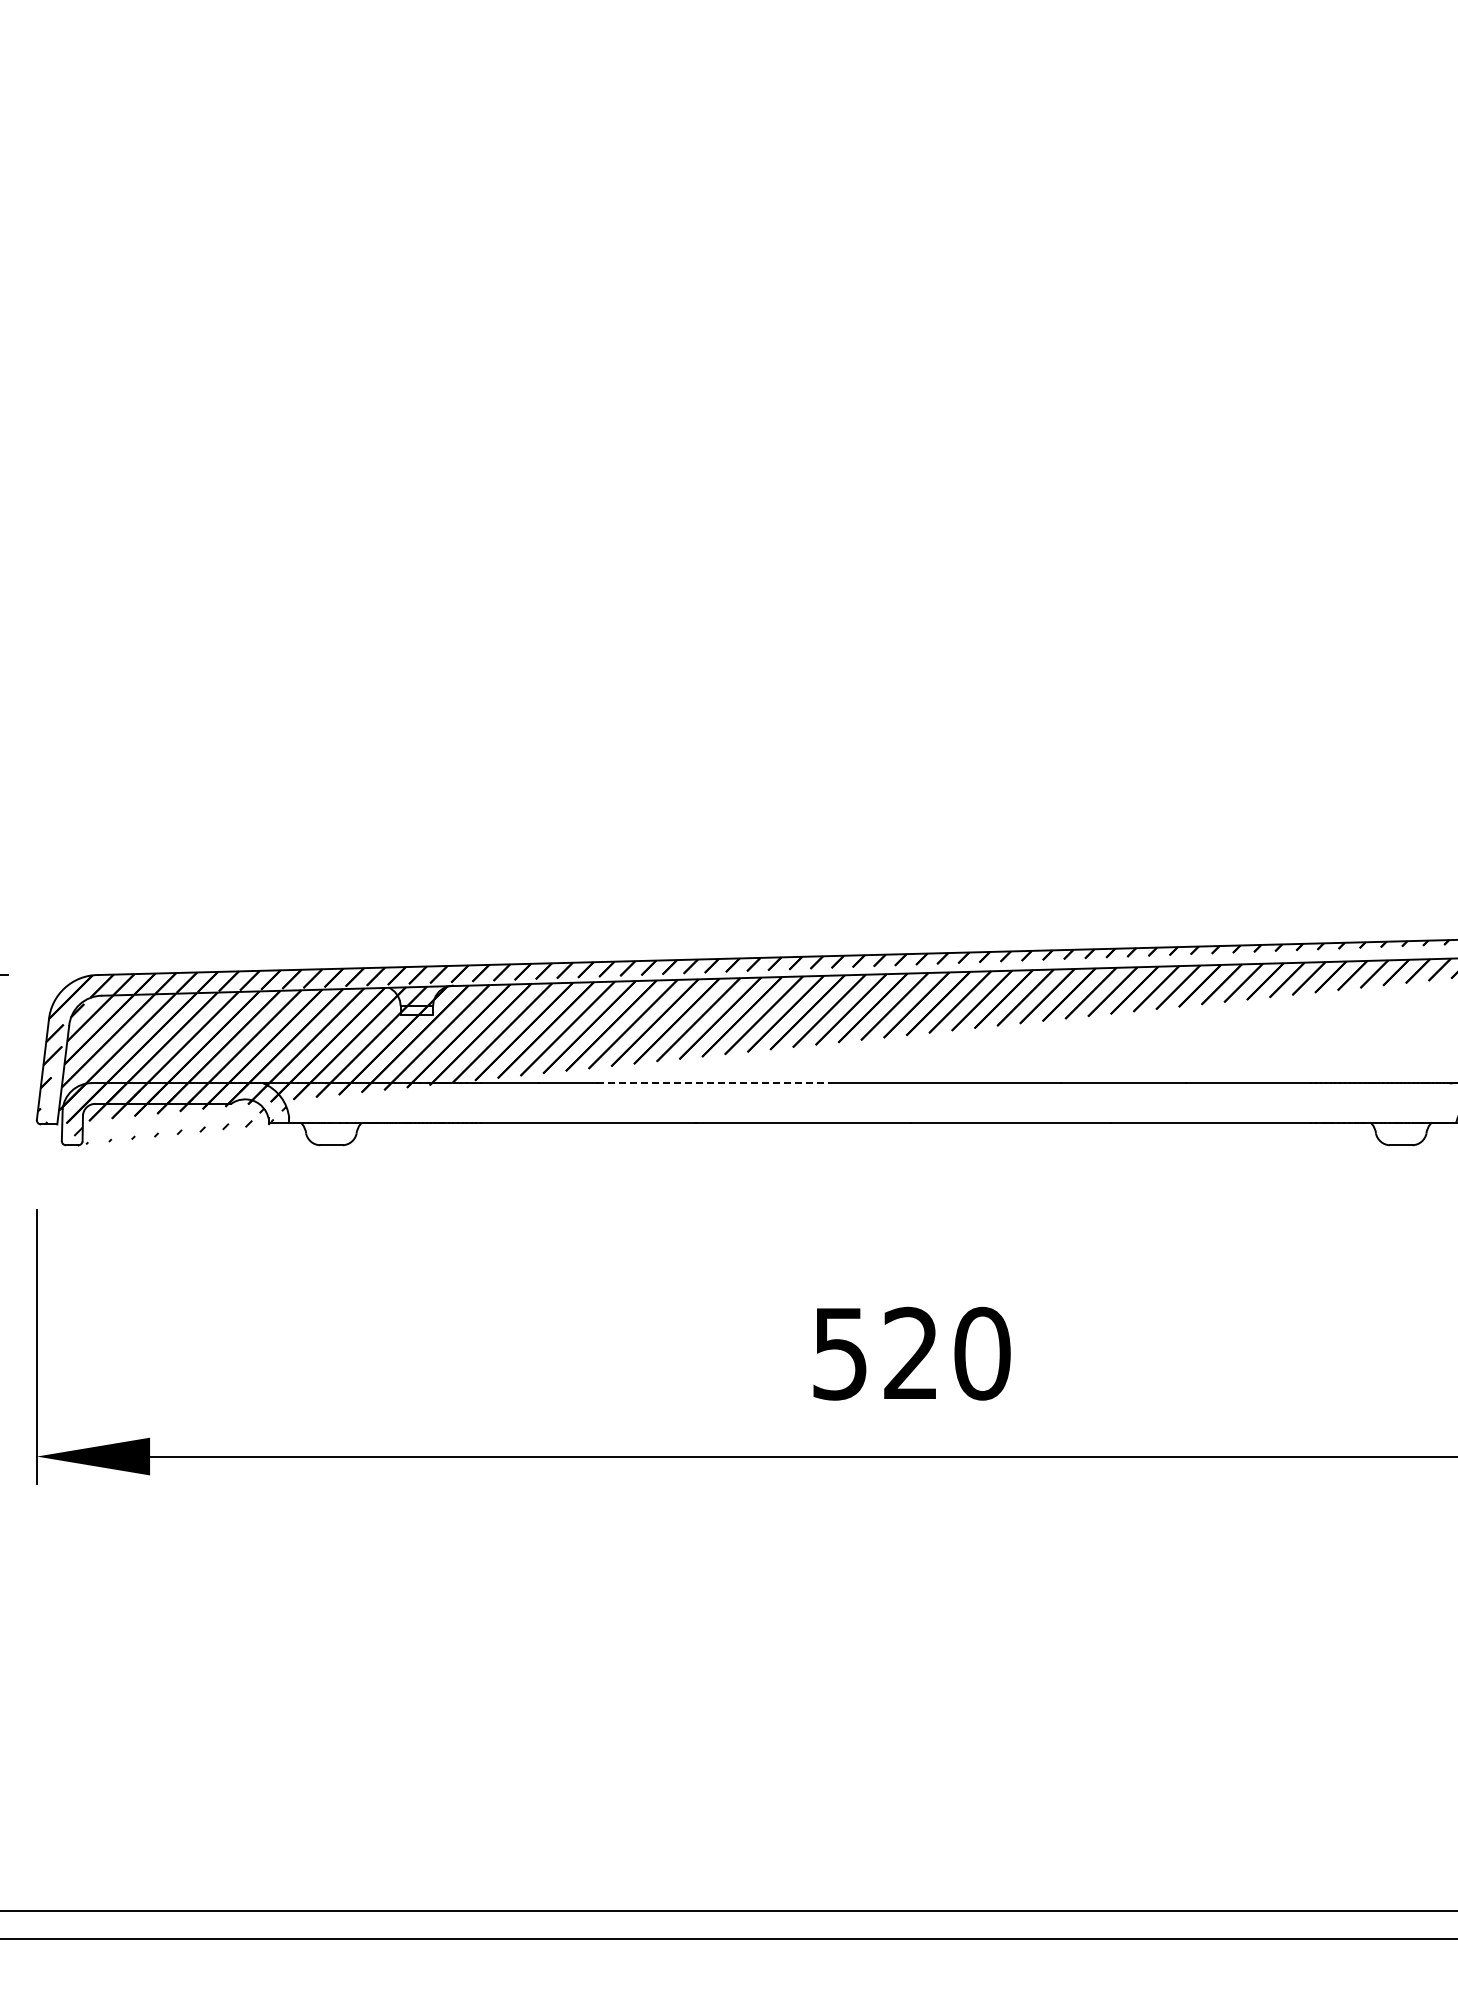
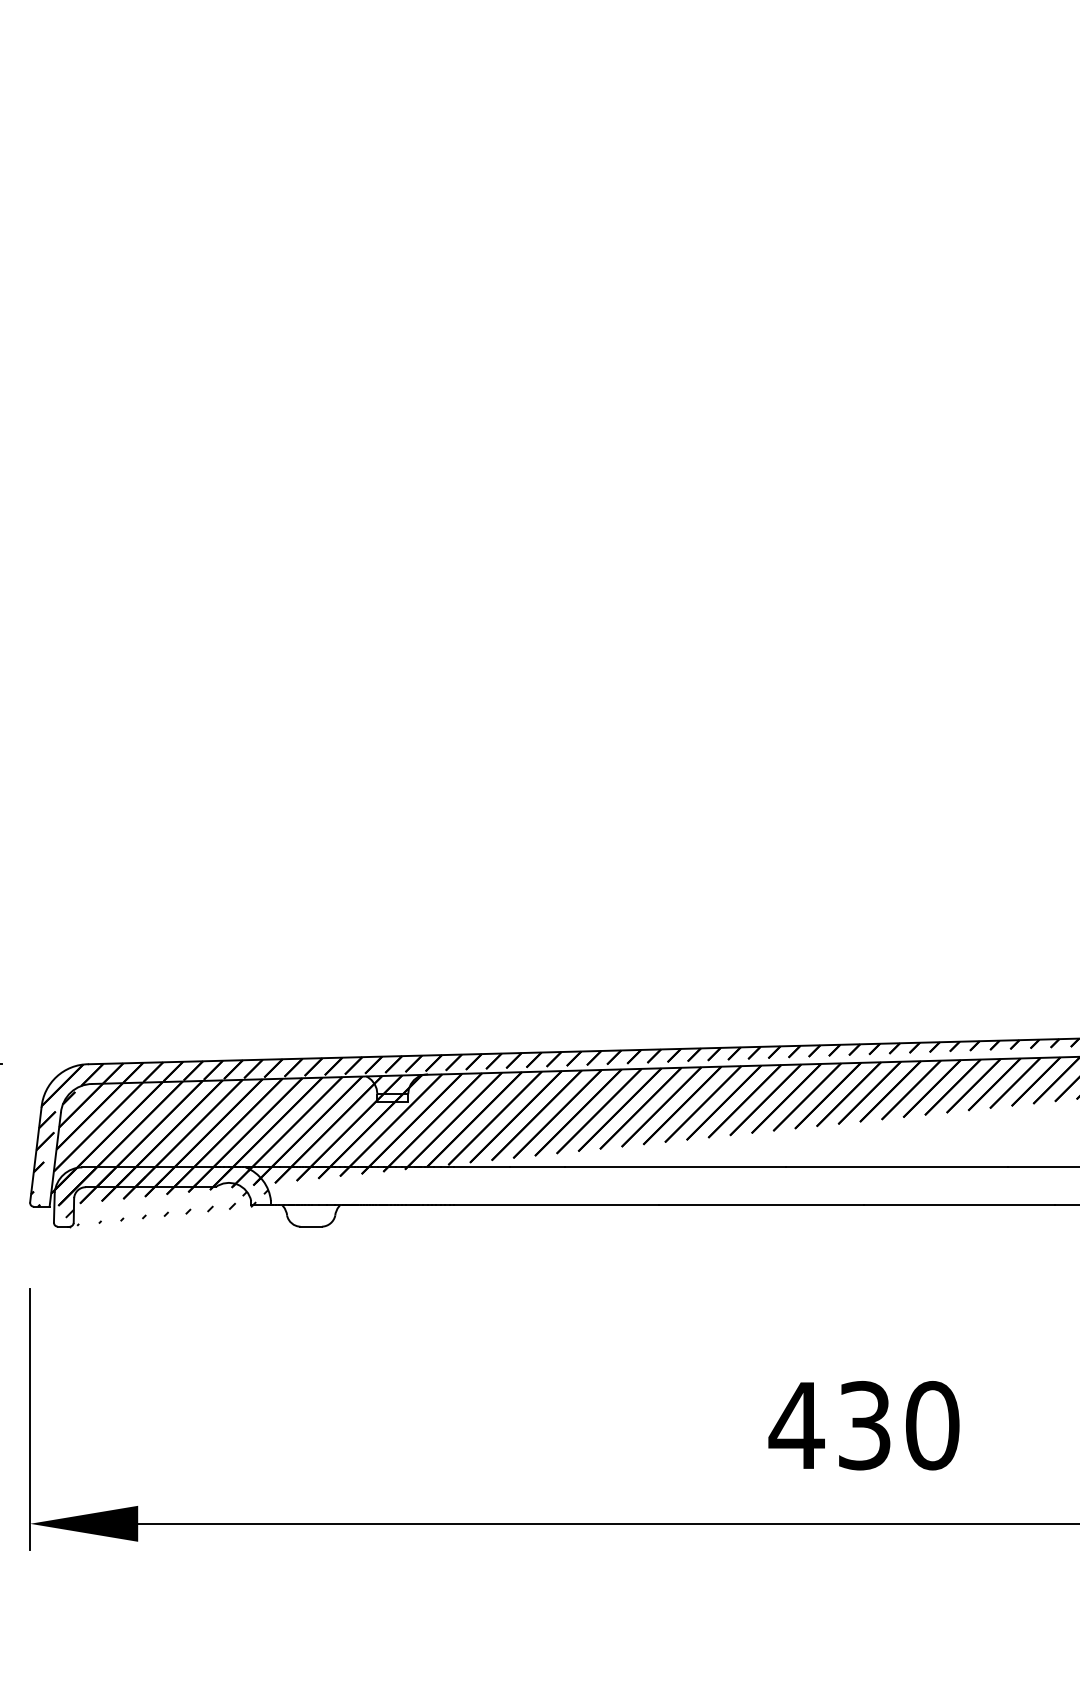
line: (713, 1083) -> (675, 1167), dashed -> solid
text: (874, 1353) -> (829, 1425), 520 -> 430

